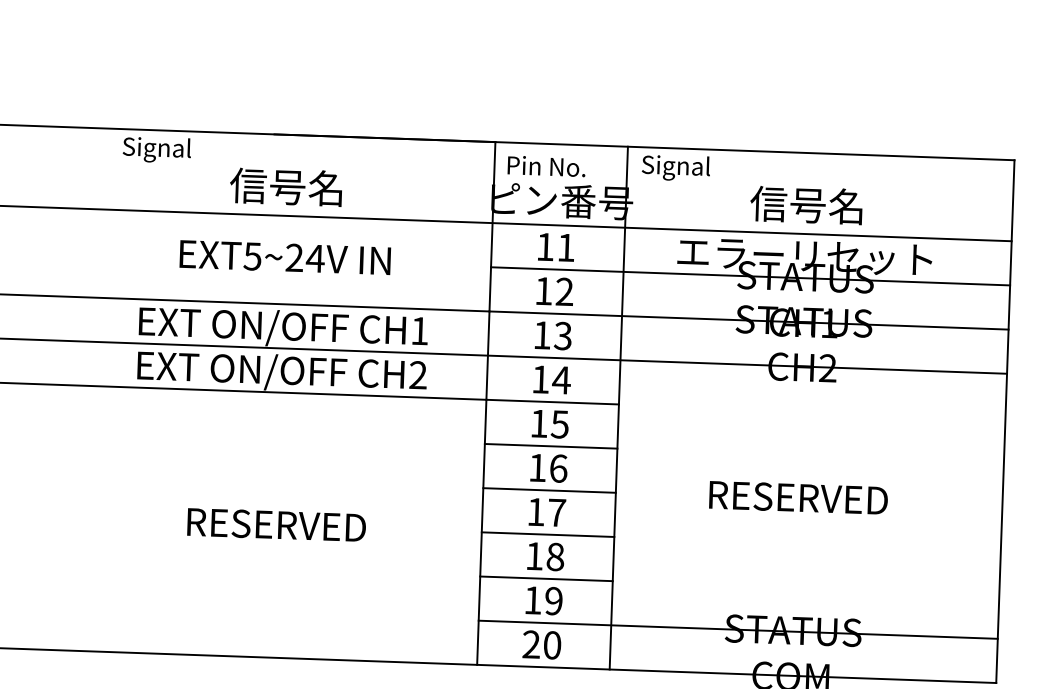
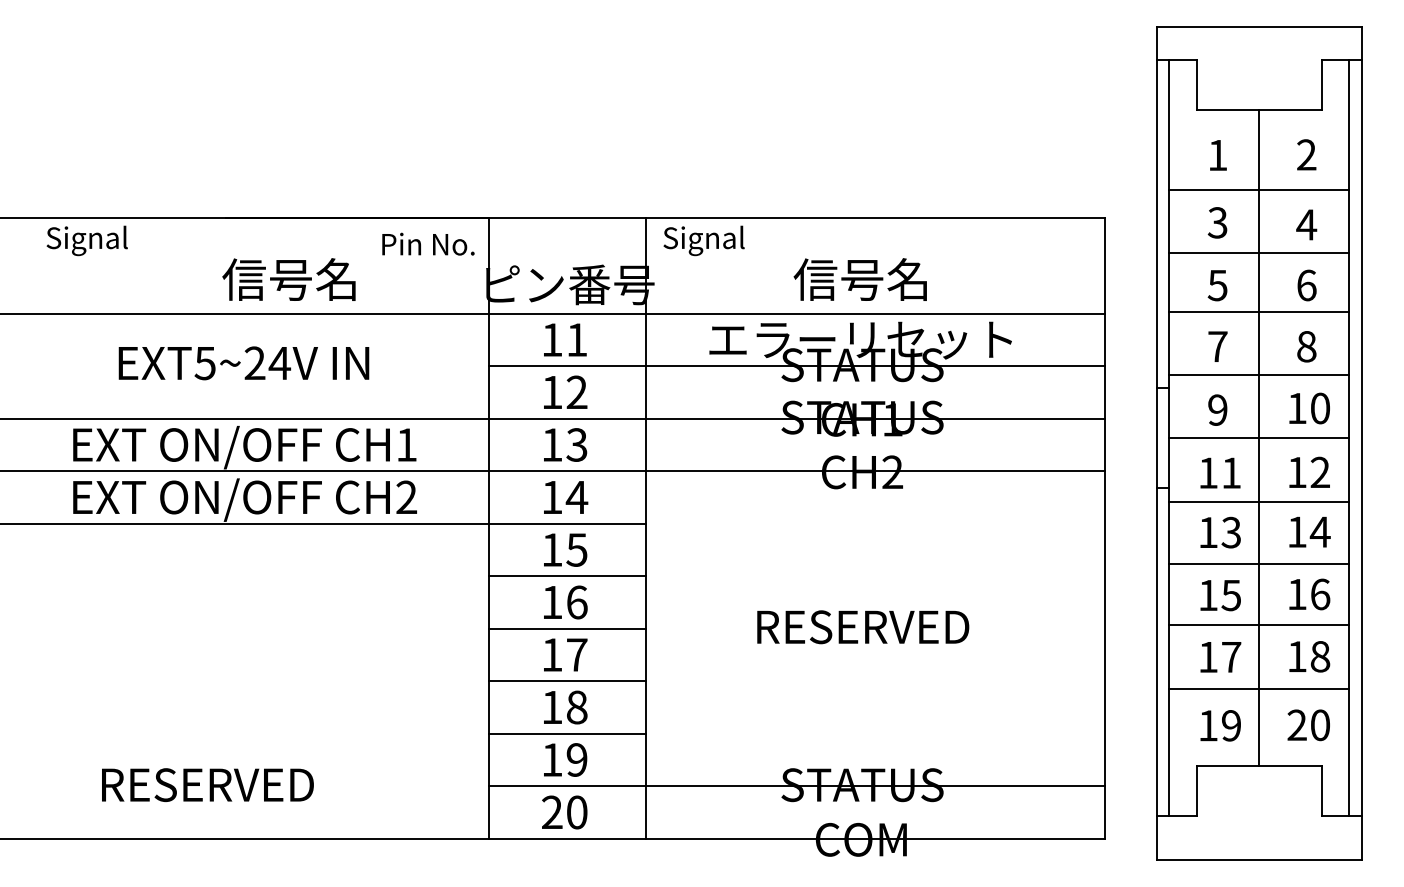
text: (546, 165) -> (428, 243), moved
text: (285, 187) -> (288, 279), moved
text: (276, 524) -> (207, 784), moved

